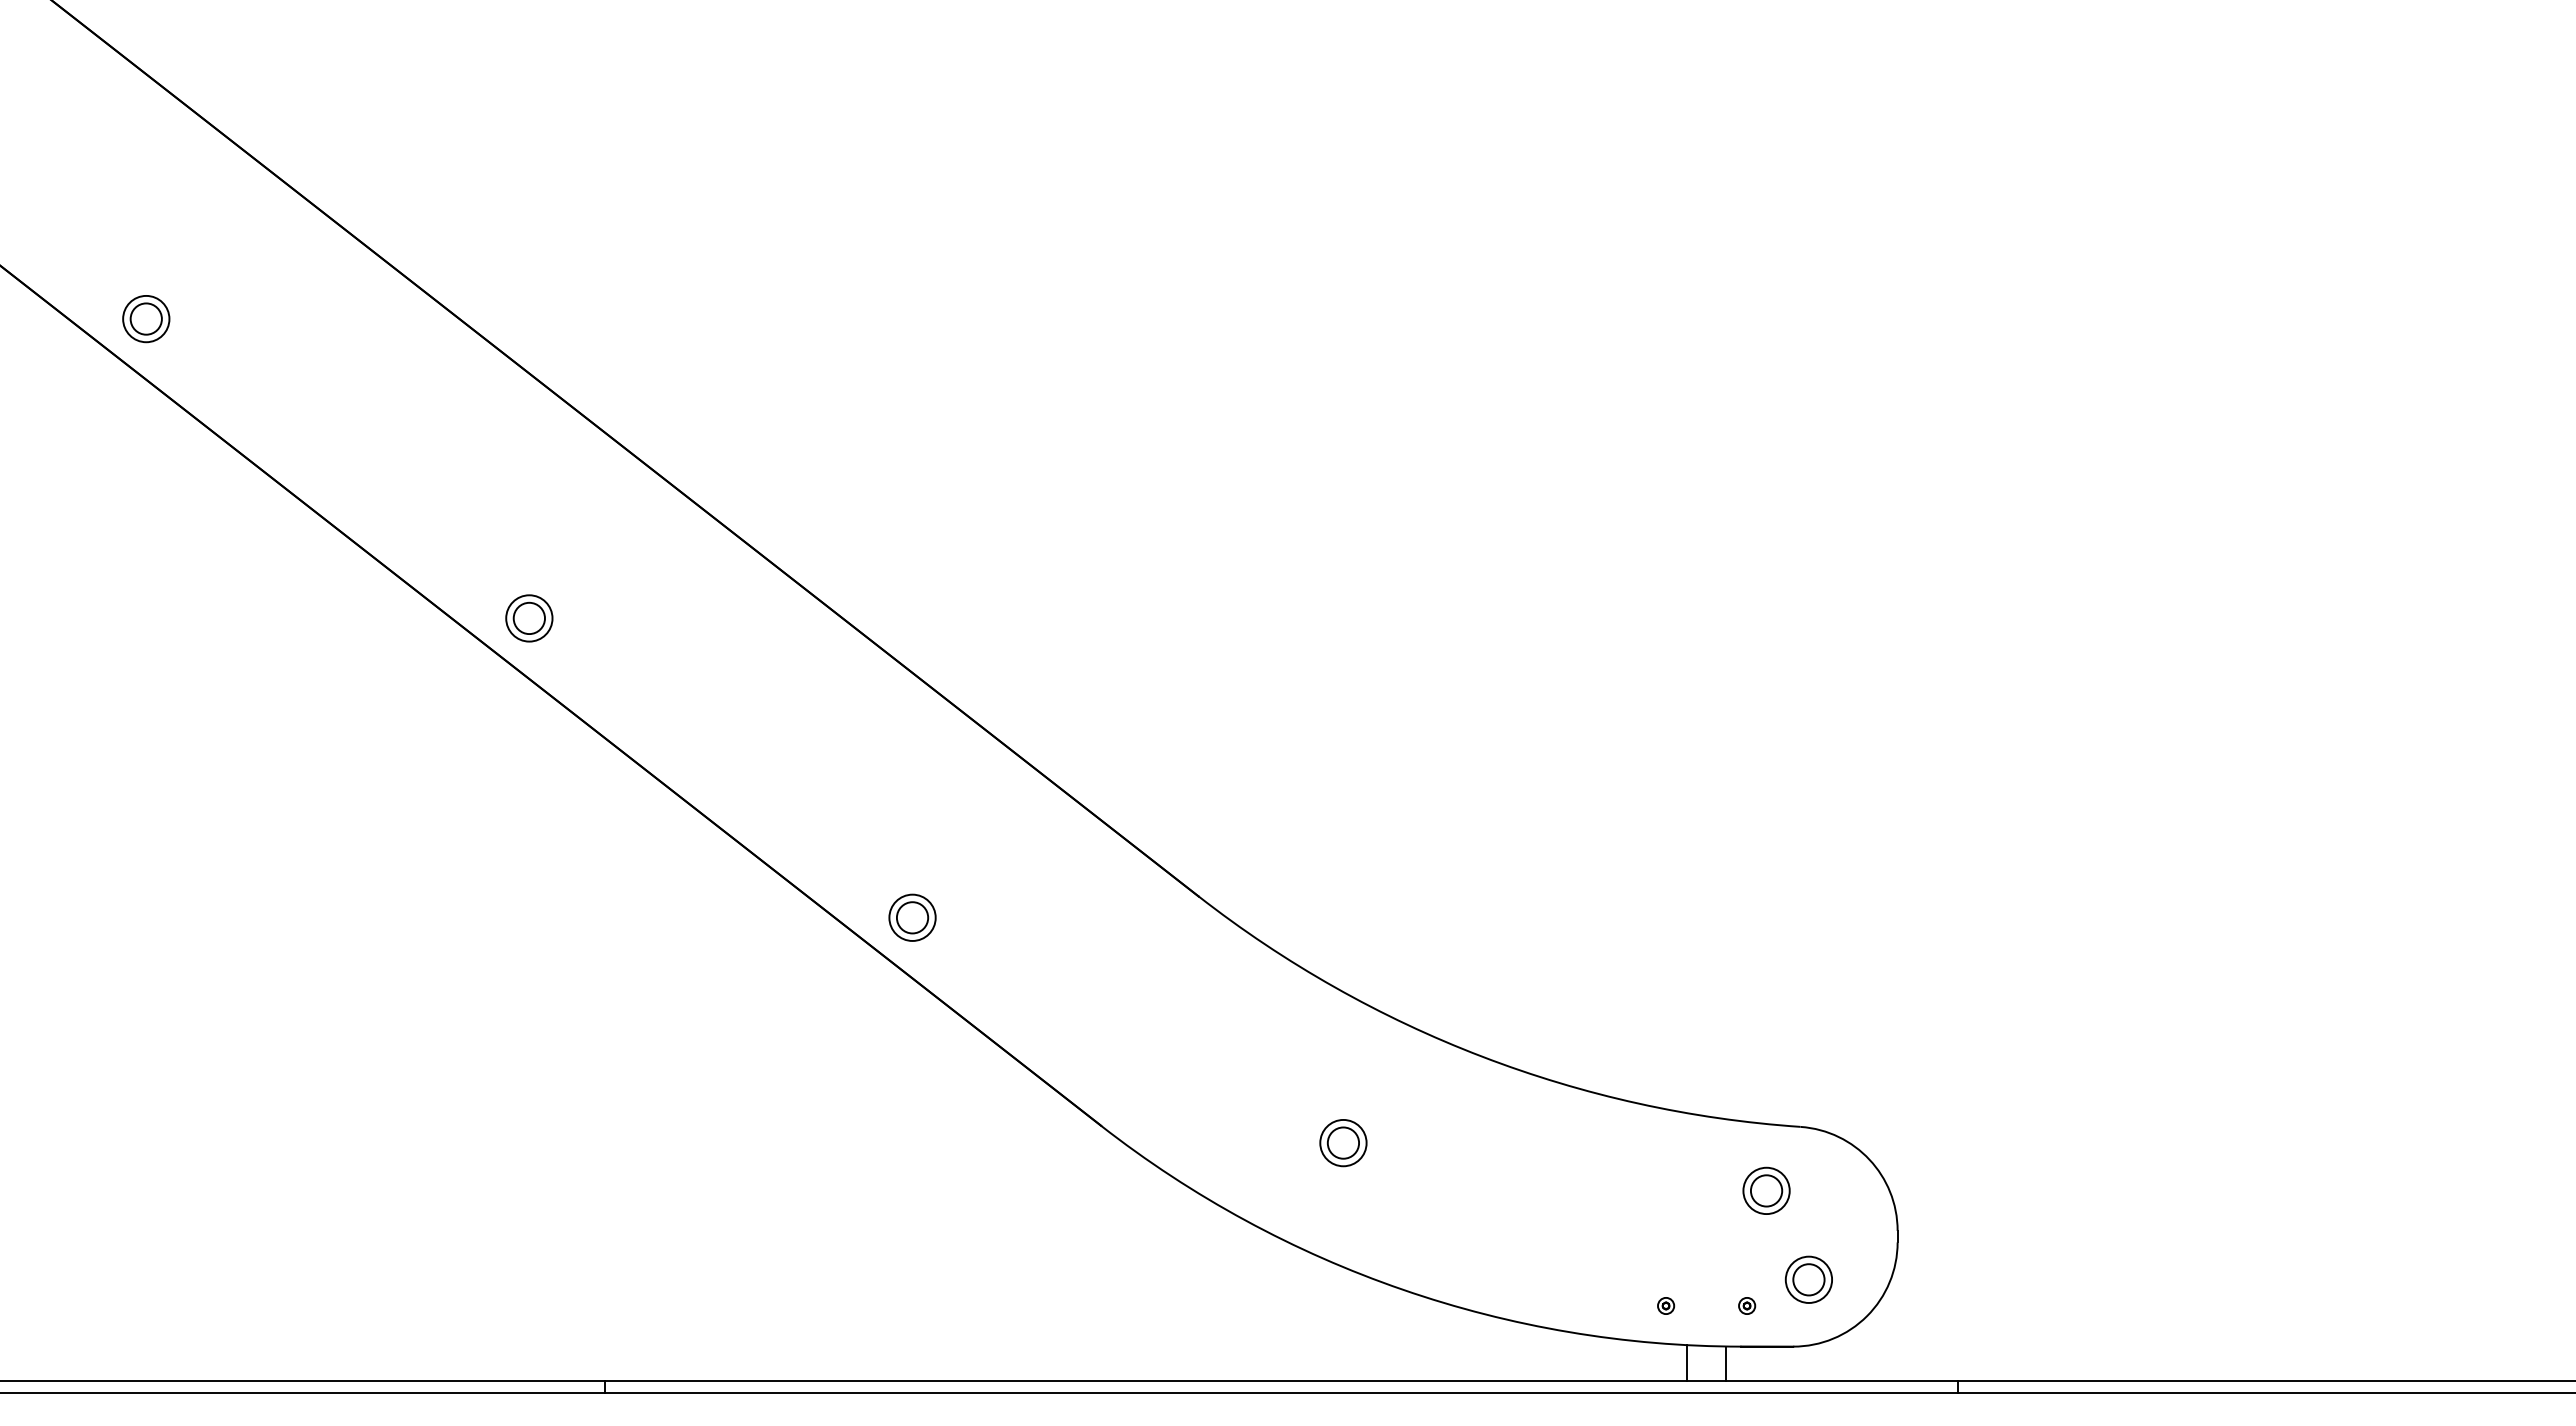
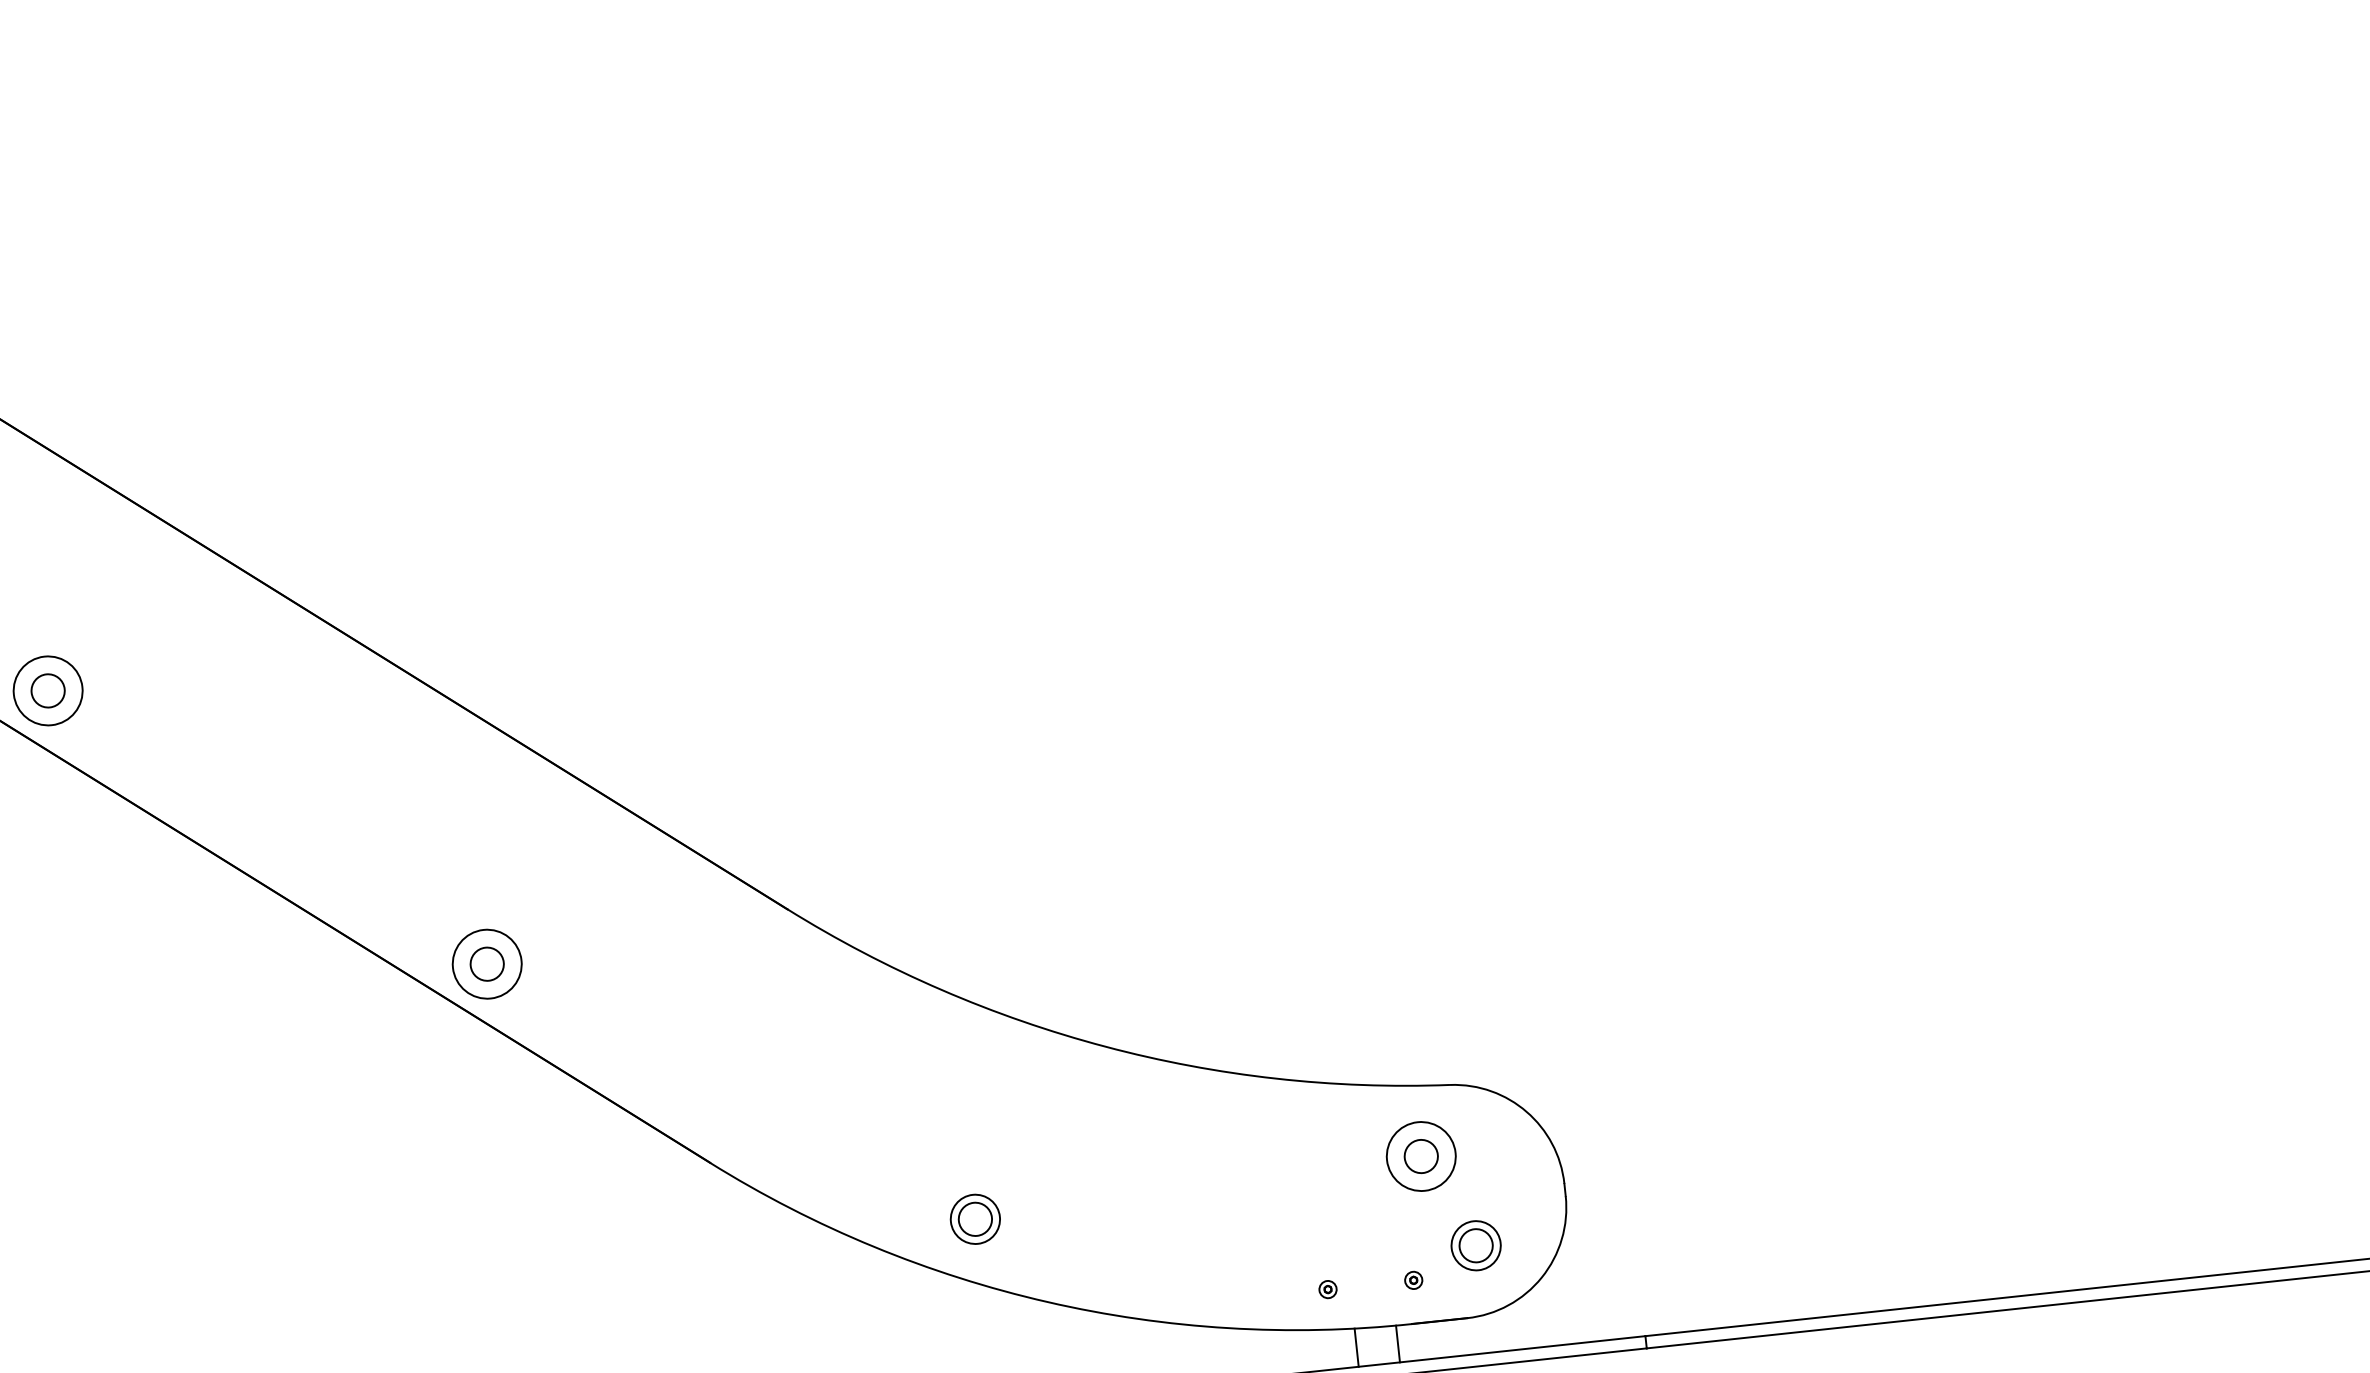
circle: (529, 618) -> (48, 690), size x1.4
circle: (912, 917) -> (487, 963), size x1.4
part: (1343, 1143) -> (975, 1219), moved
circle: (1766, 1190) -> (1421, 1156), size x1.4

